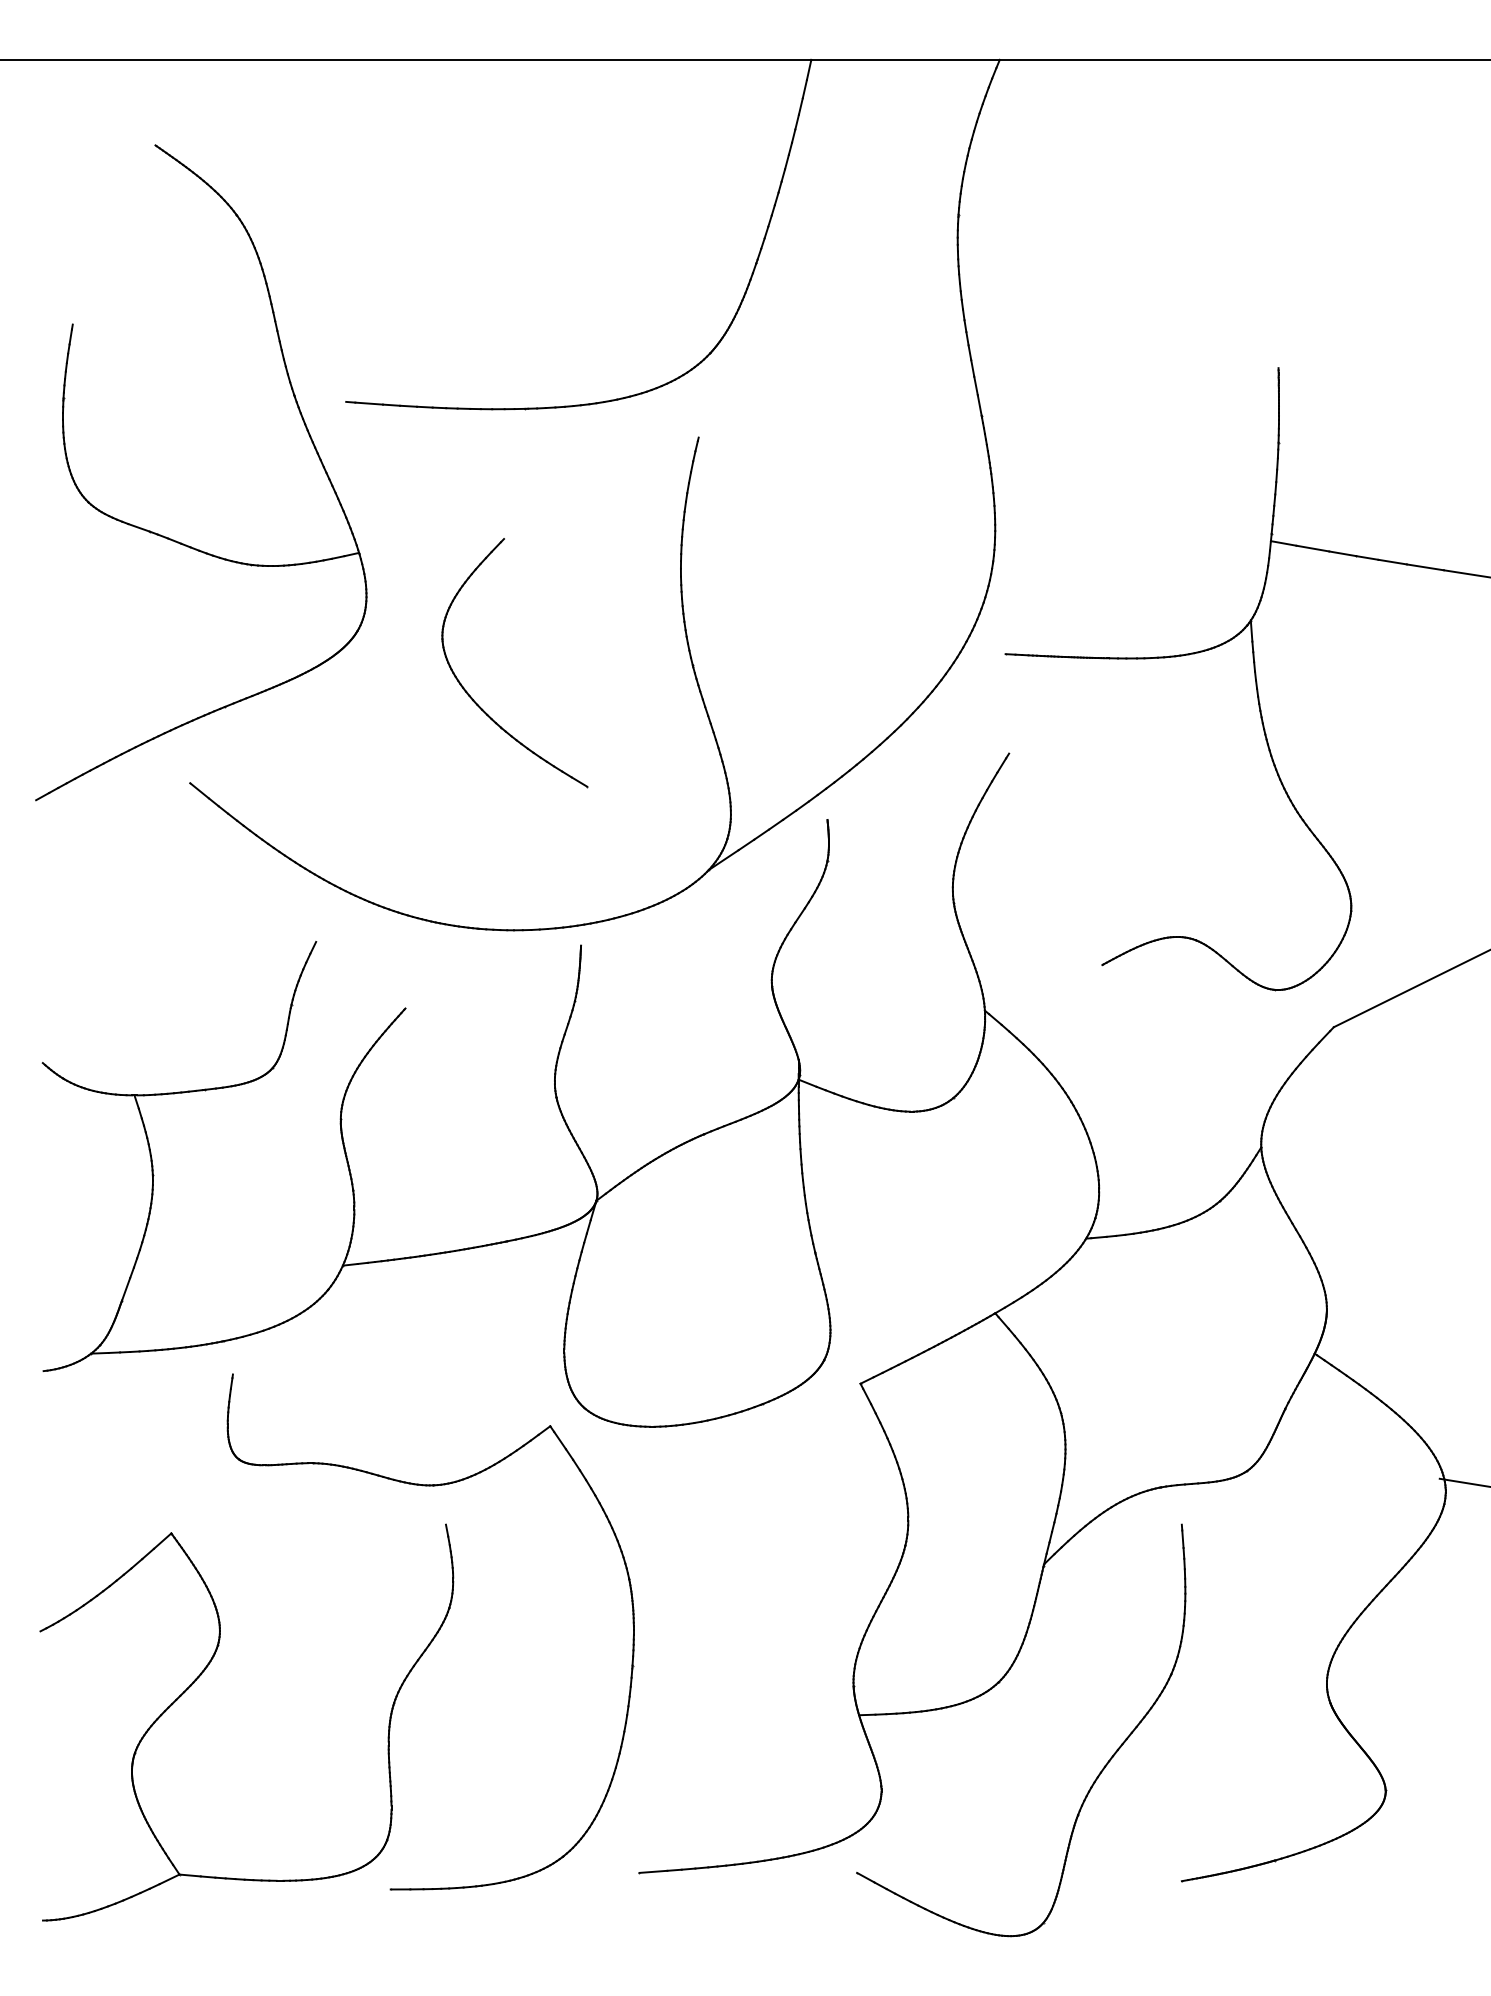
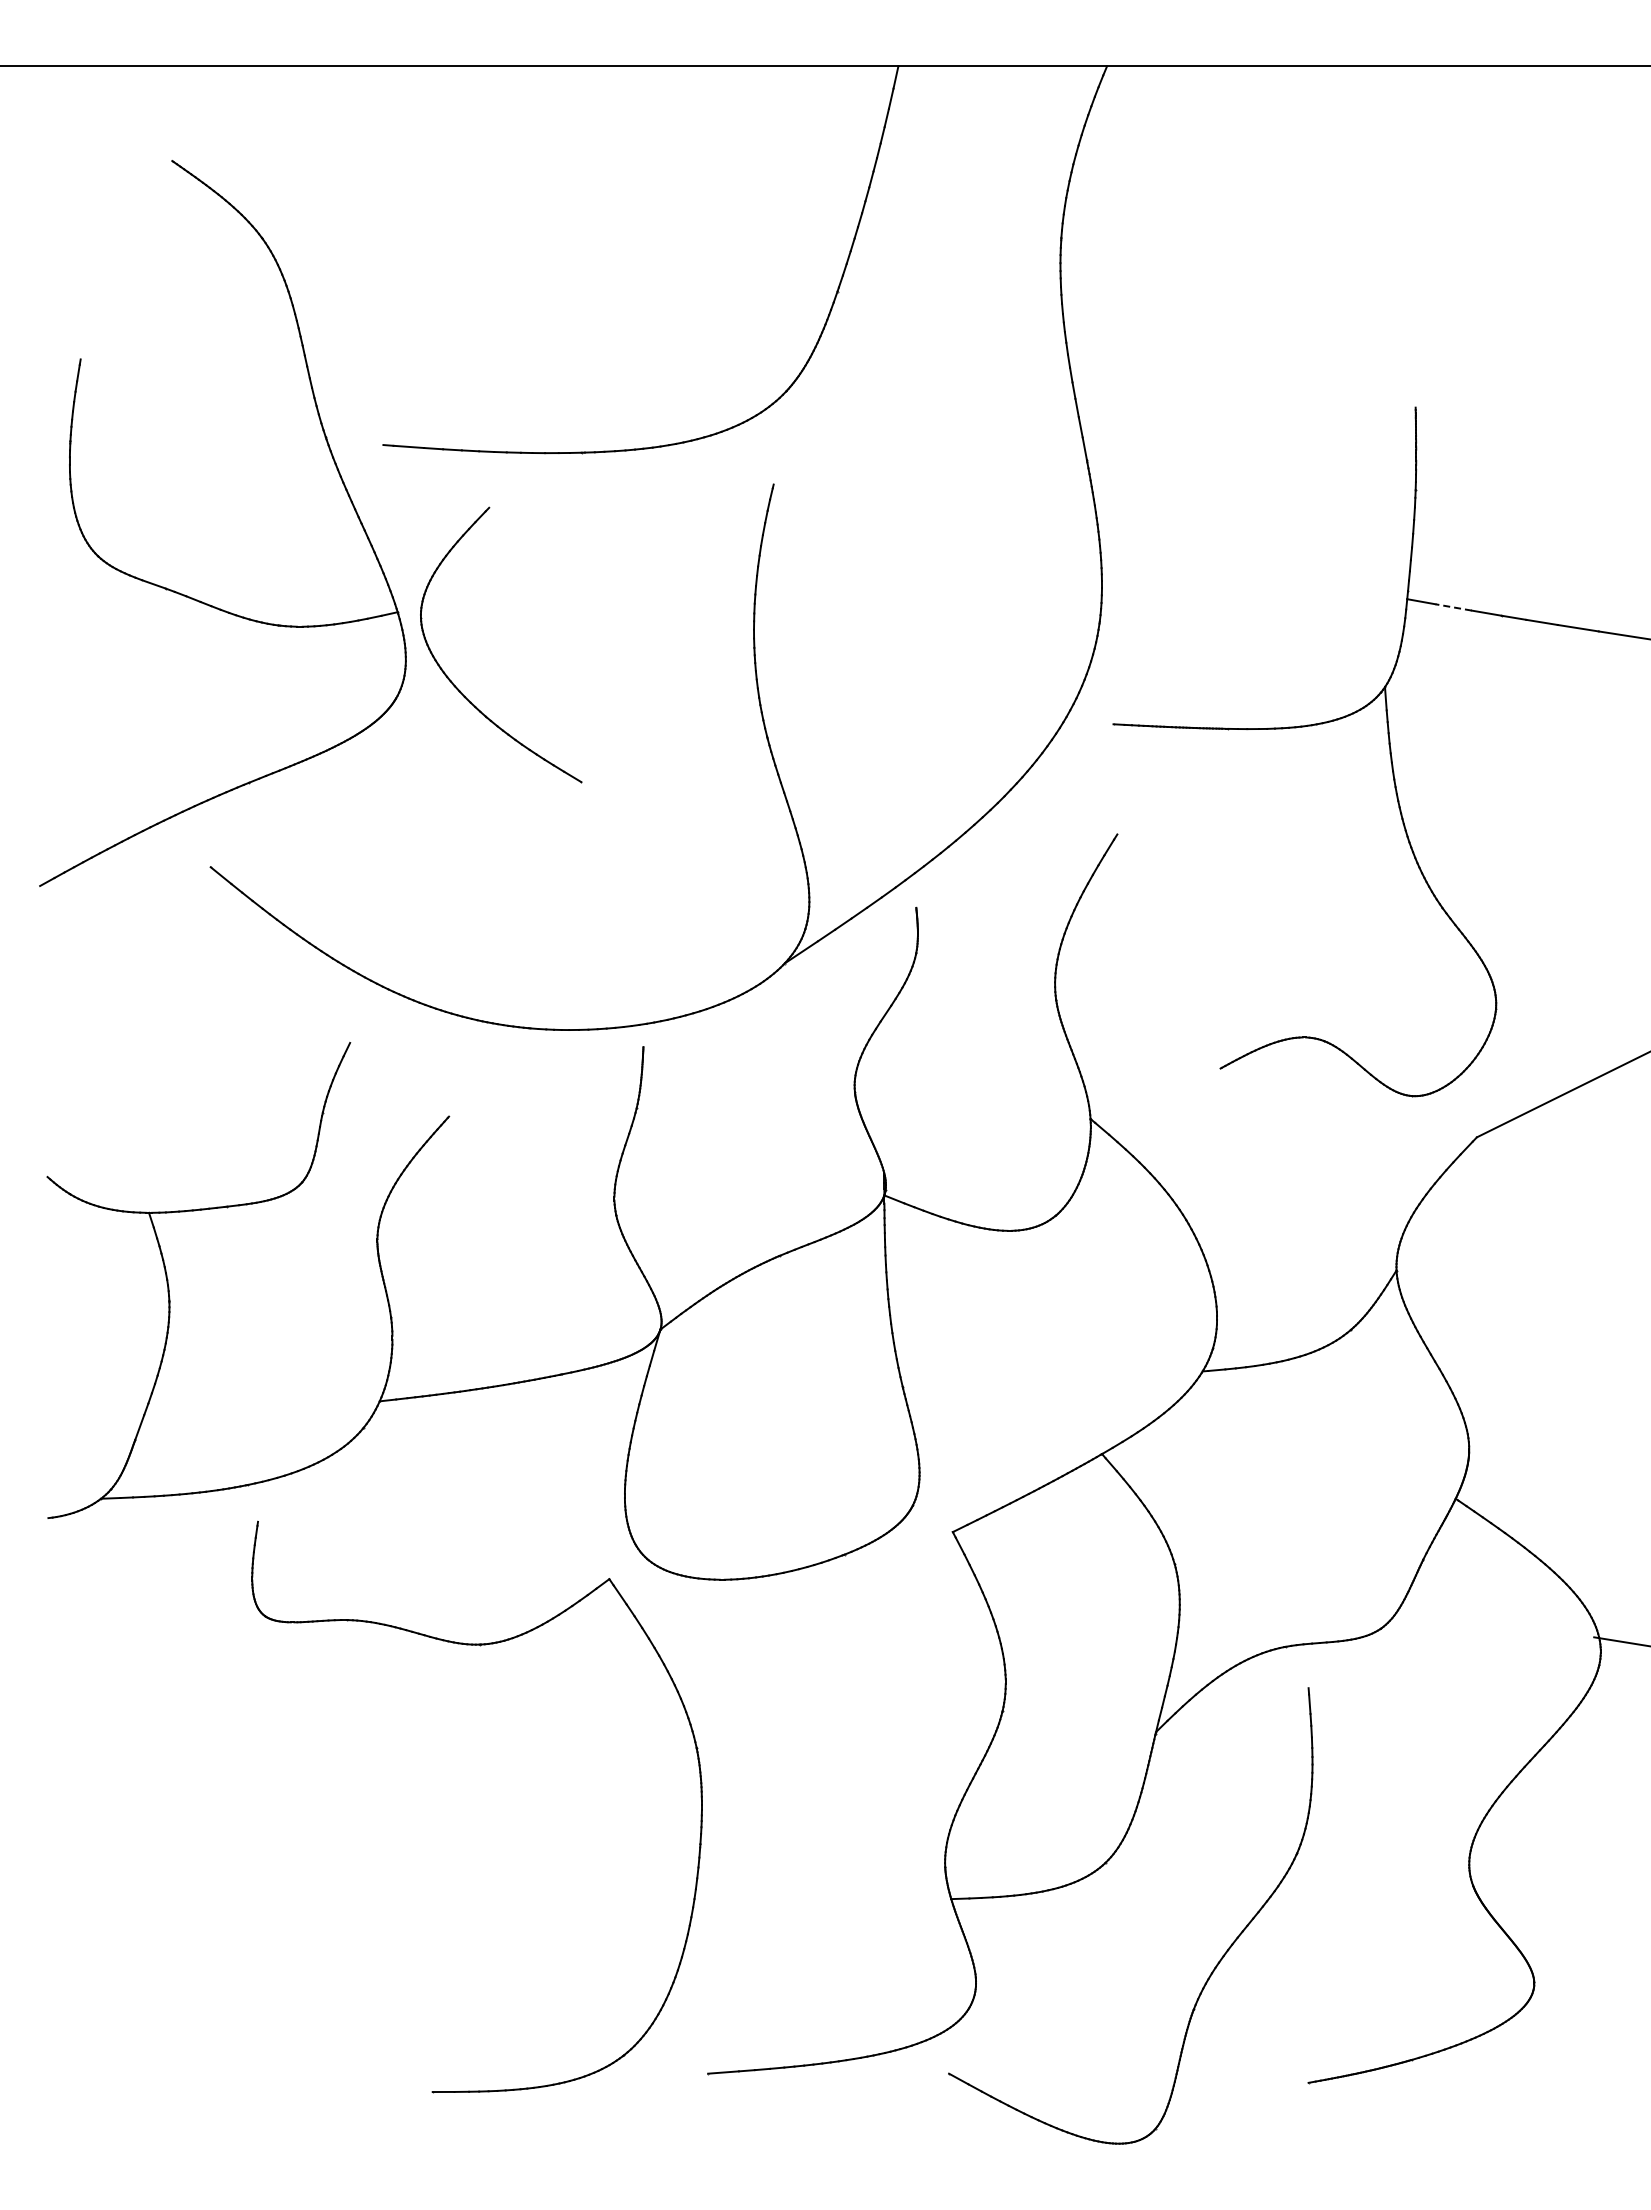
line: (1312, 548) -> (1453, 607), solid -> dashed
part: (470, 695) -> (452, 681), moved
part: (196, 1681) -> (217, 1861), removed

